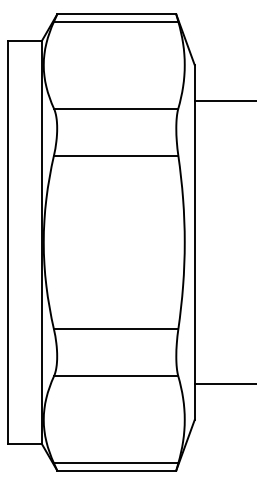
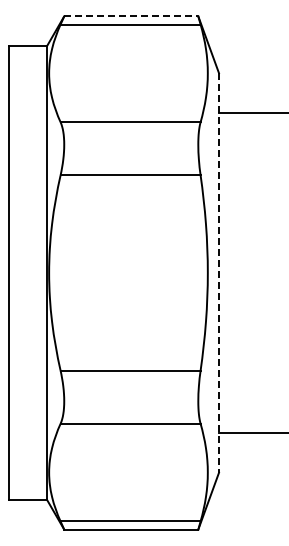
line: (116, 14) -> (131, 16), solid -> dashed
line: (195, 242) -> (219, 273), solid -> dashed

